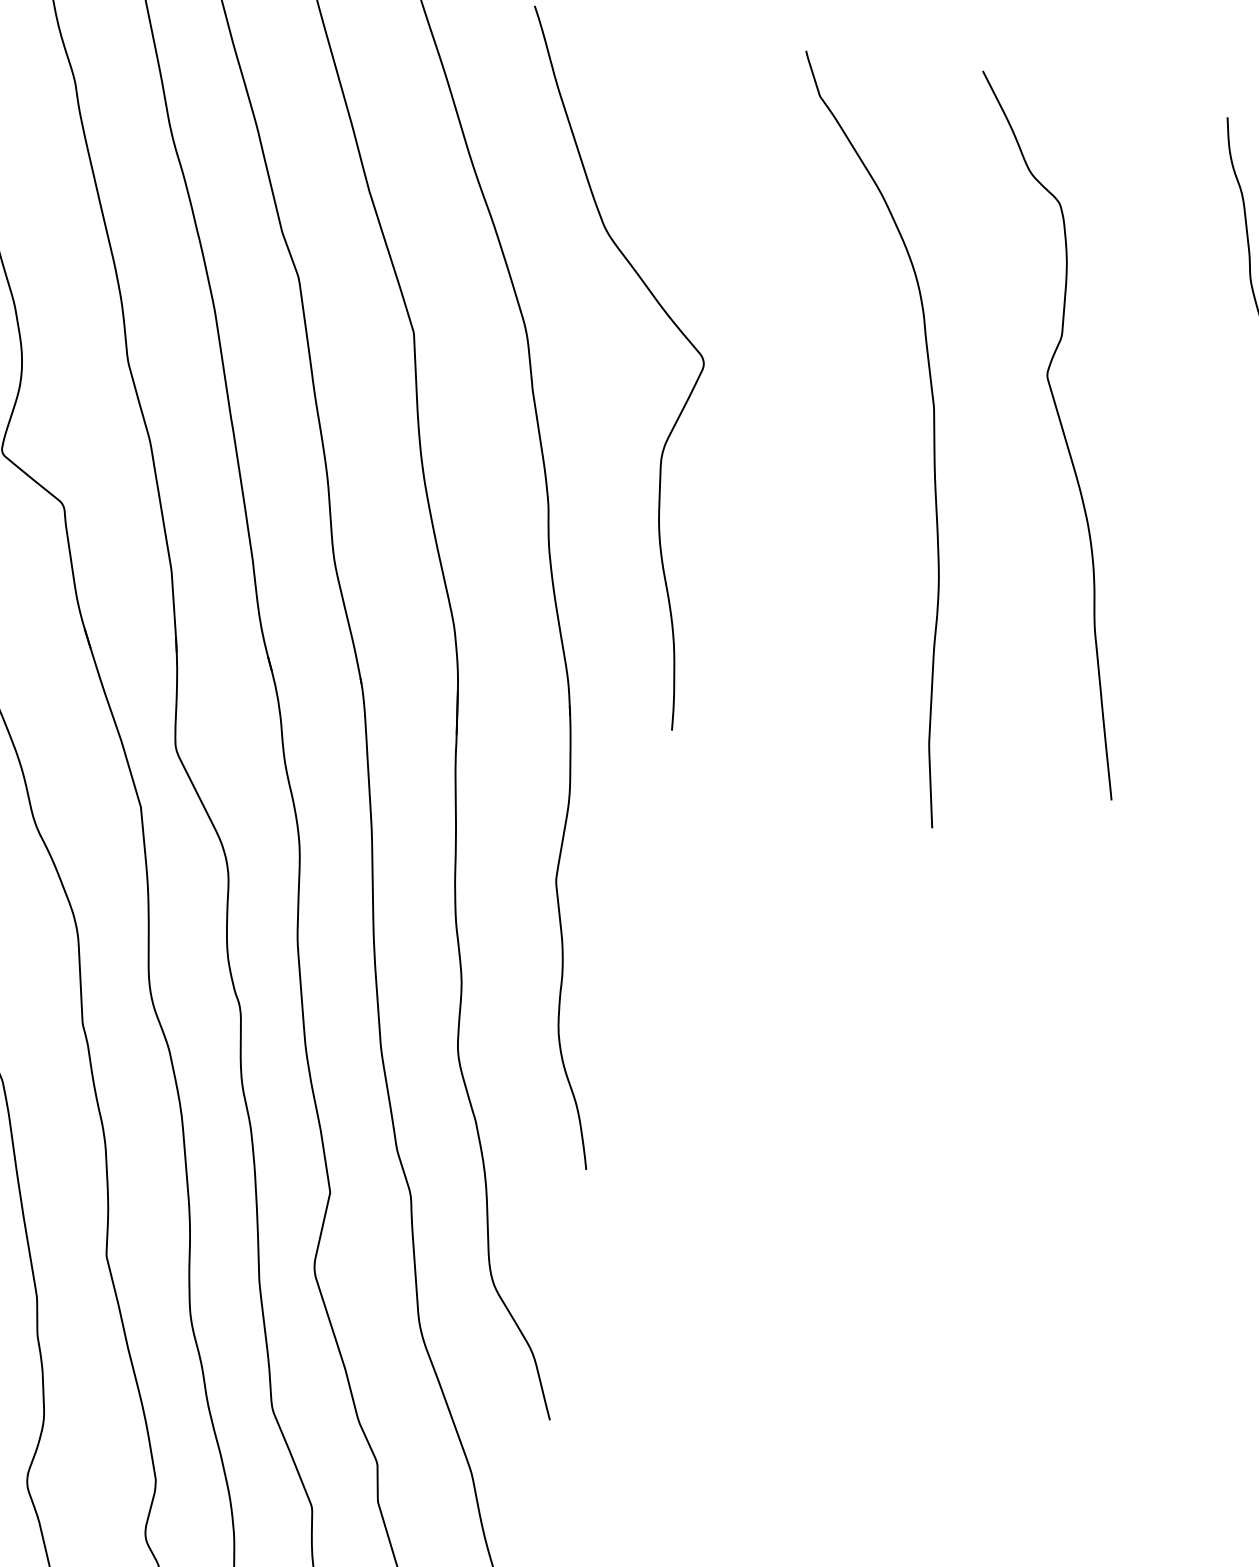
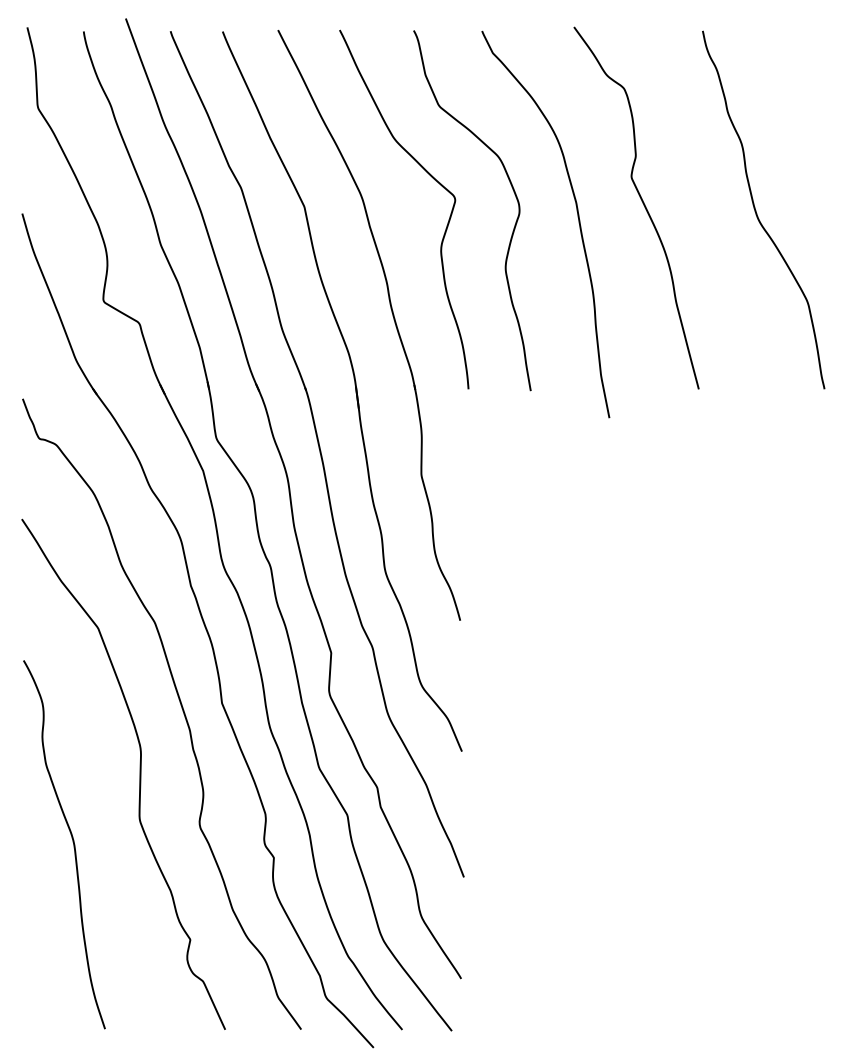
curve: (809, 429) -> (514, 224), added

